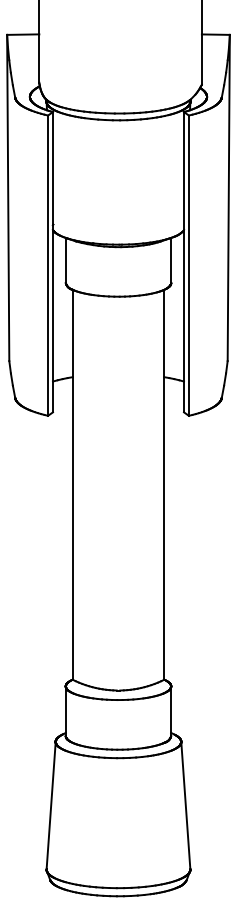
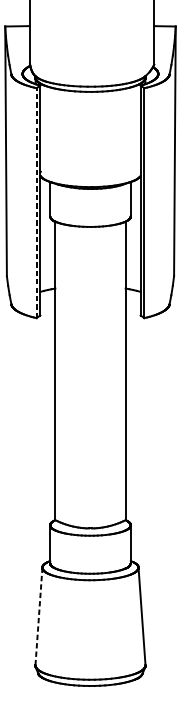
line: (48, 265) -> (36, 203), solid -> dashed
line: (51, 805) -> (39, 616), solid -> dashed

